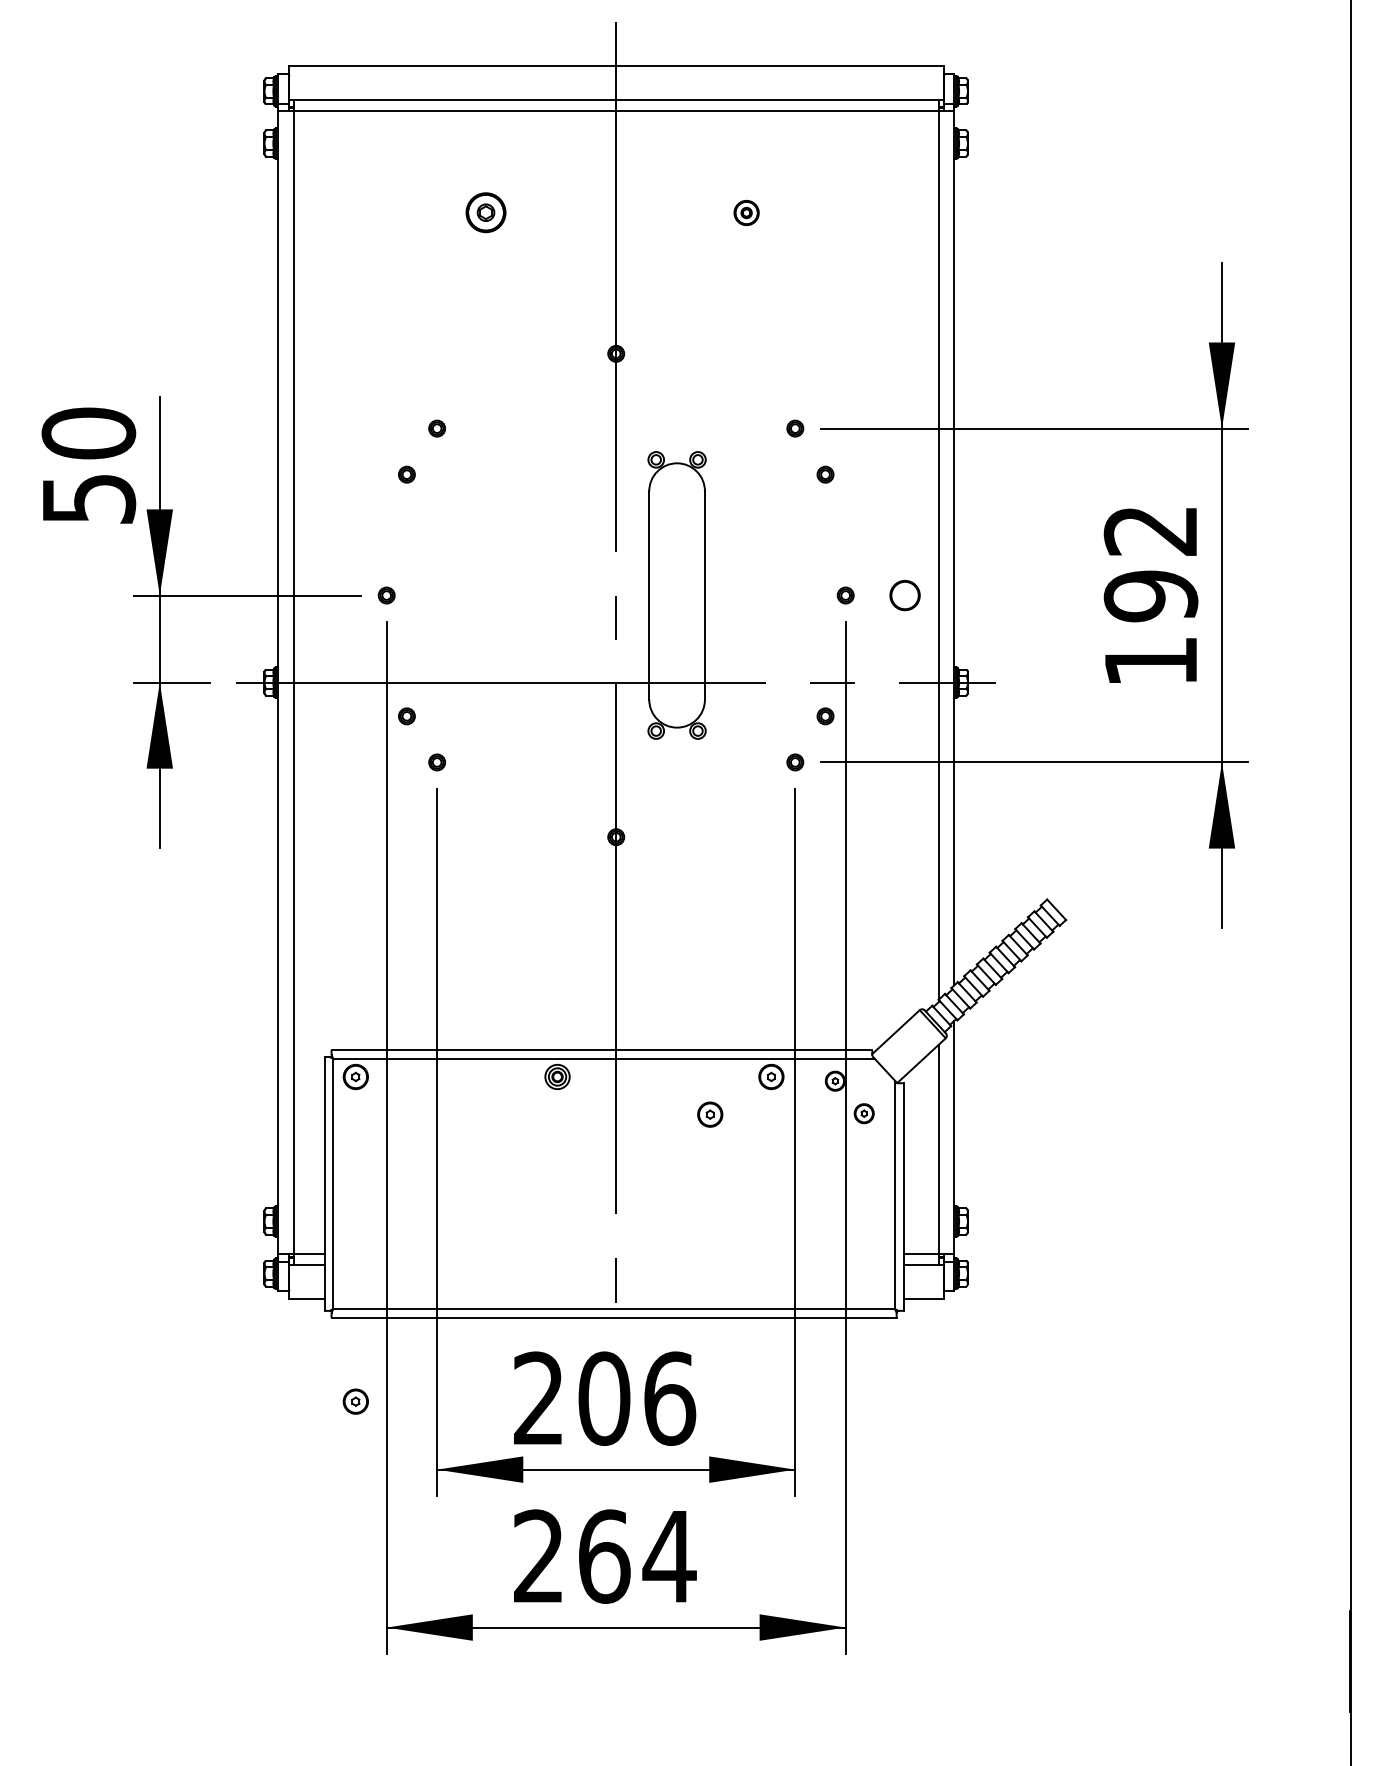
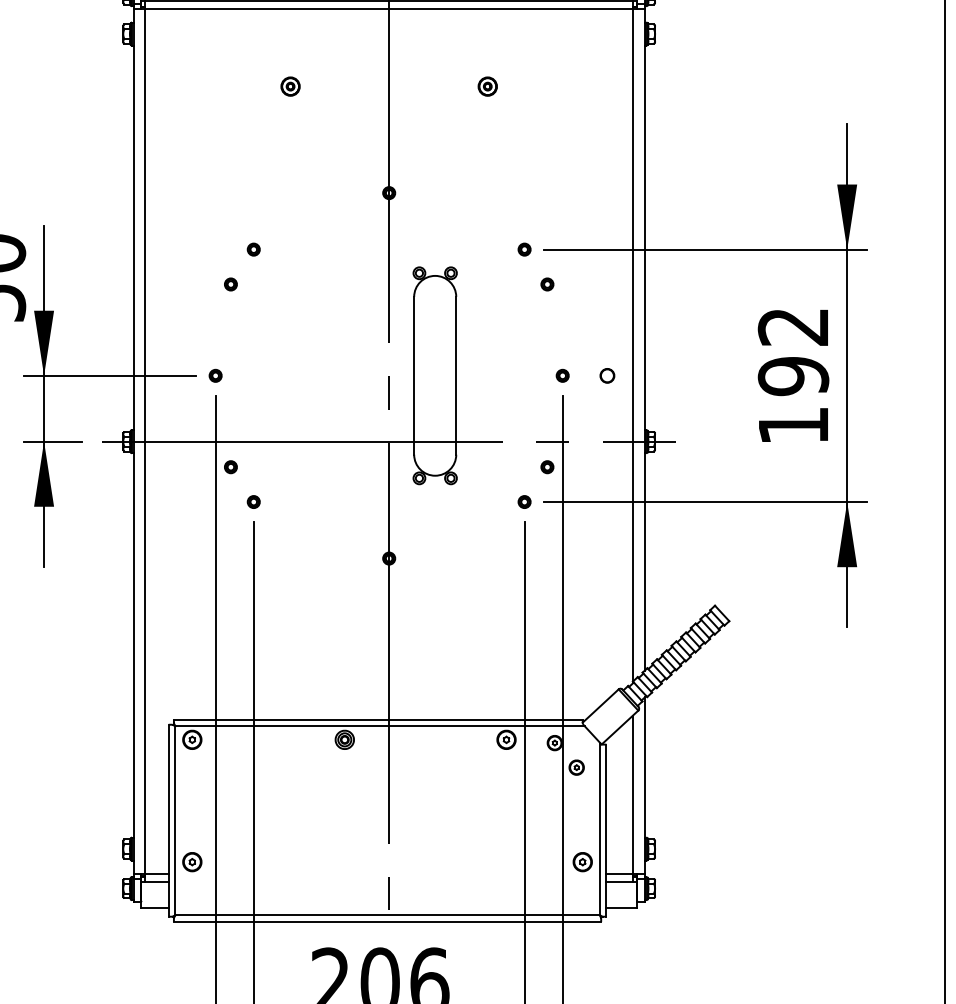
part: (485, 213) -> (290, 86), size x0.62
circle: (904, 595) -> (607, 375), size x0.62
part: (710, 1114) -> (582, 862), moved
part: (355, 1401) -> (192, 862), moved

